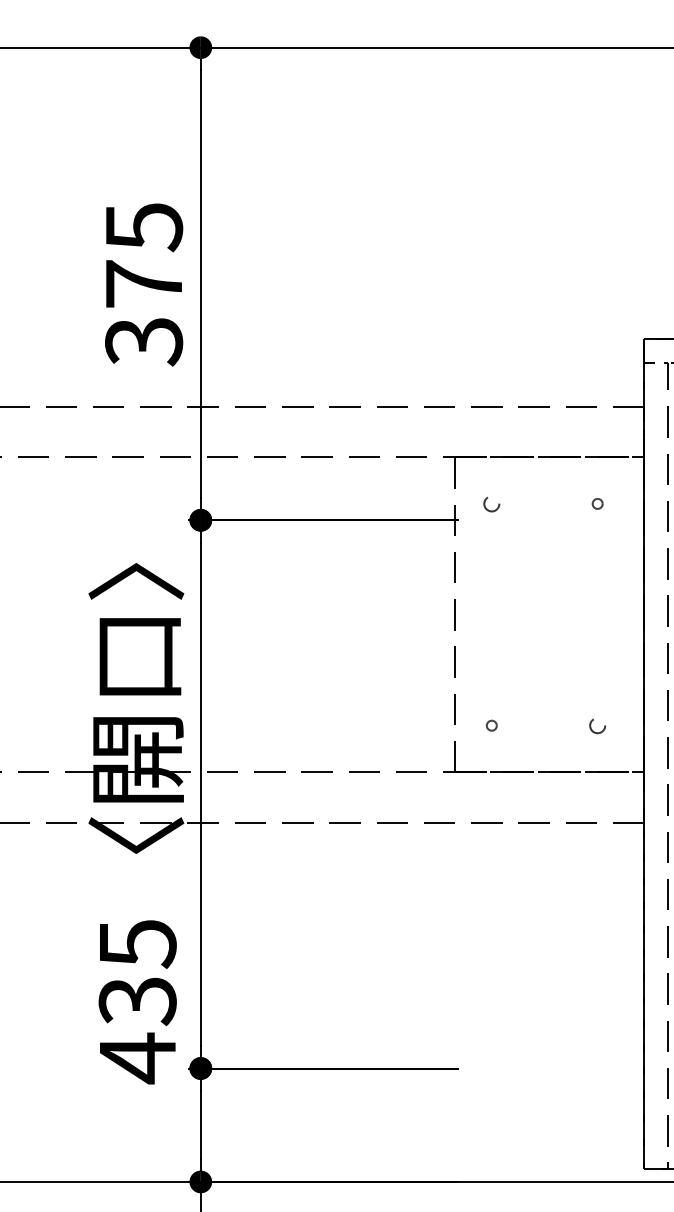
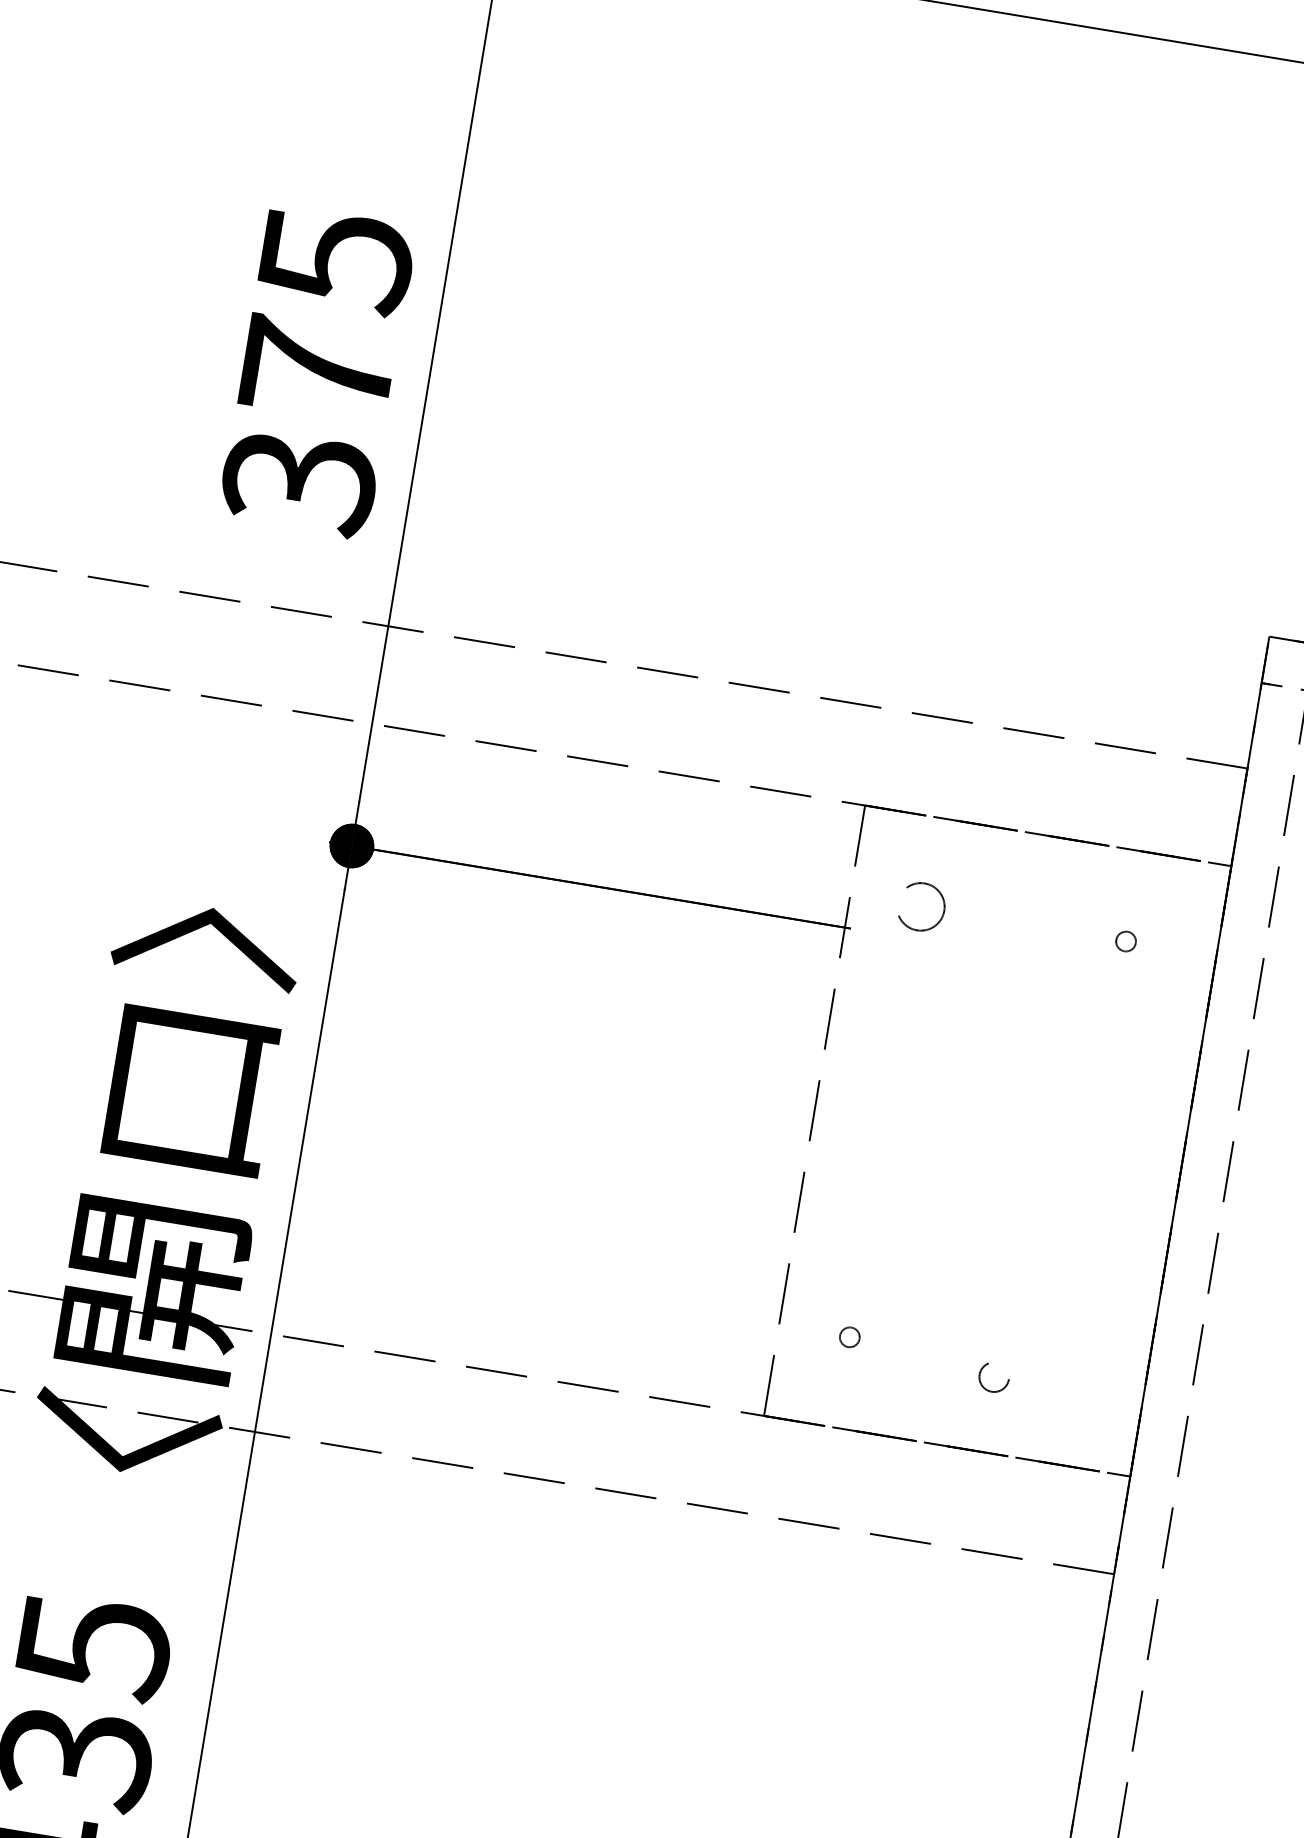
circle: (491, 504) -> (920, 908), size x1.6
circle: (597, 726) -> (993, 1378), moved

